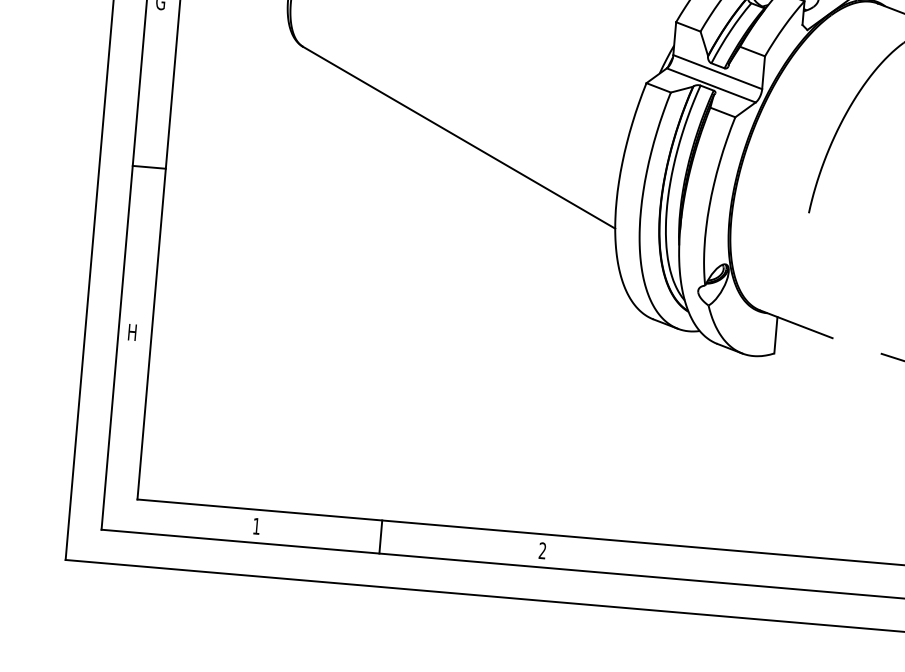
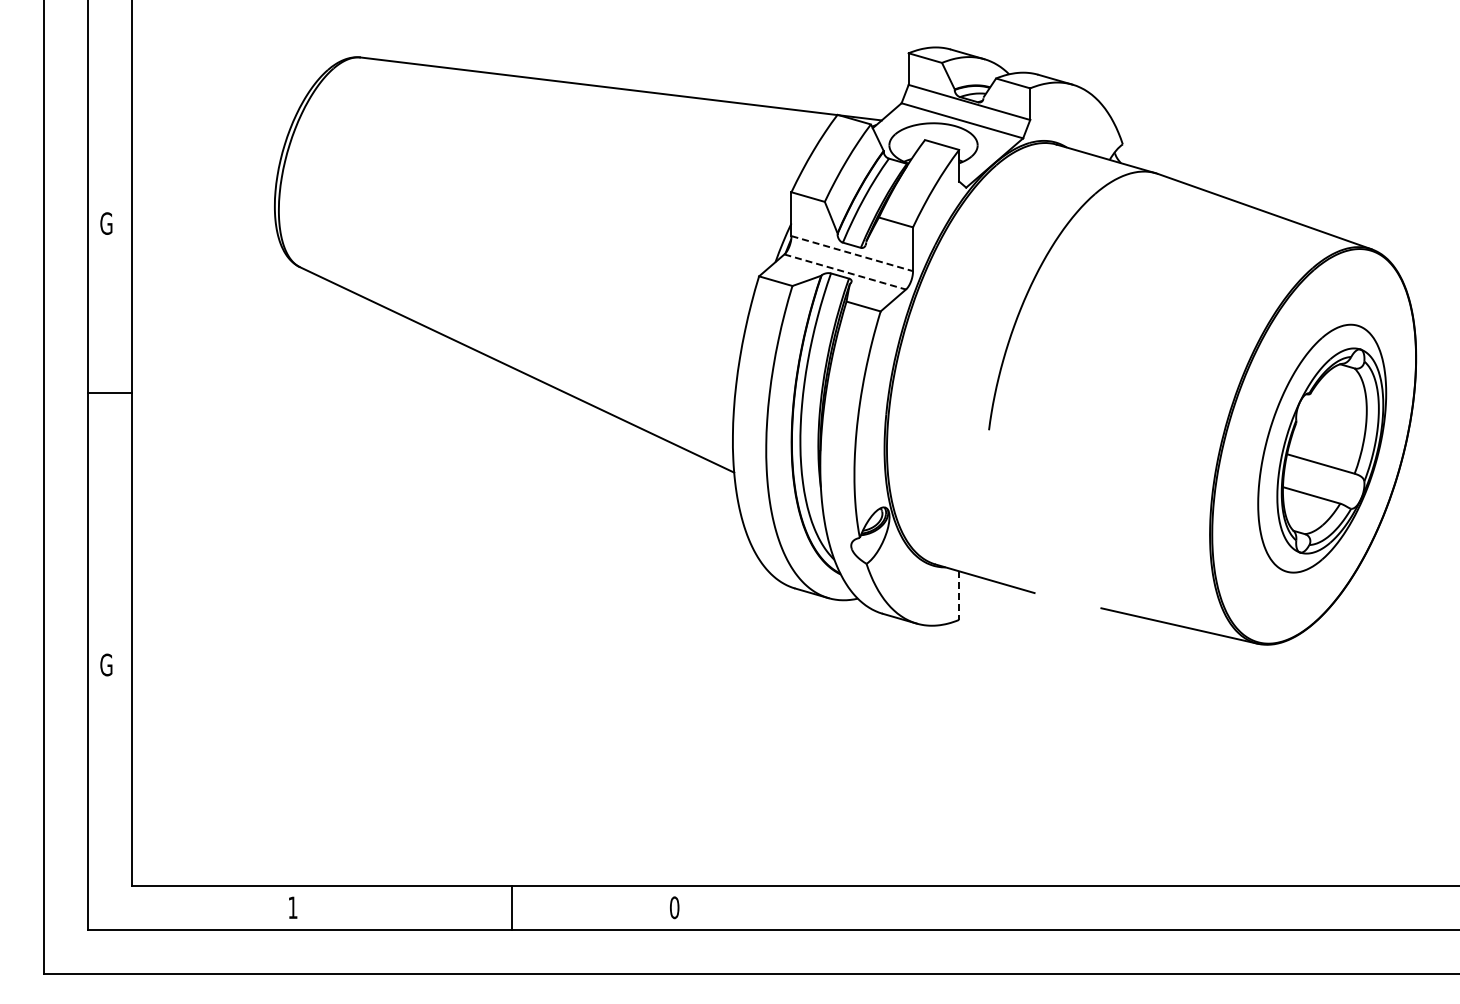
line: (717, 72) -> (852, 253), solid -> dashed
line: (711, 85) -> (845, 272), solid -> dashed
line: (148, 167) -> (109, 393), moved
text: (132, 332) -> (106, 664), H -> G
line: (776, 335) -> (959, 596), solid -> dashed
line: (380, 536) -> (511, 907), moved
text: (542, 550) -> (674, 907), 2 -> 0

